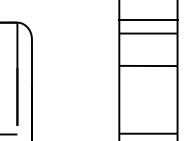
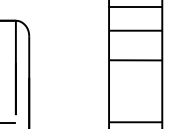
line: (148, 20) -> (135, 7), moved

